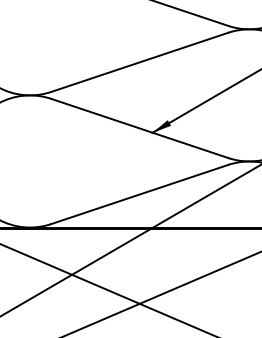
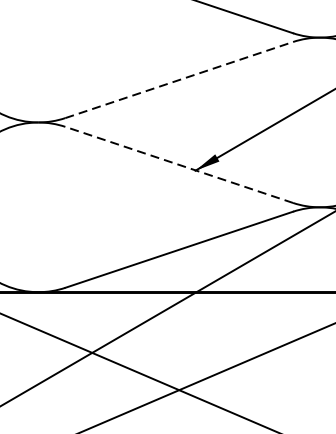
line: (140, 62) -> (180, 80), solid -> dashed
line: (139, 128) -> (178, 164), solid -> dashed

